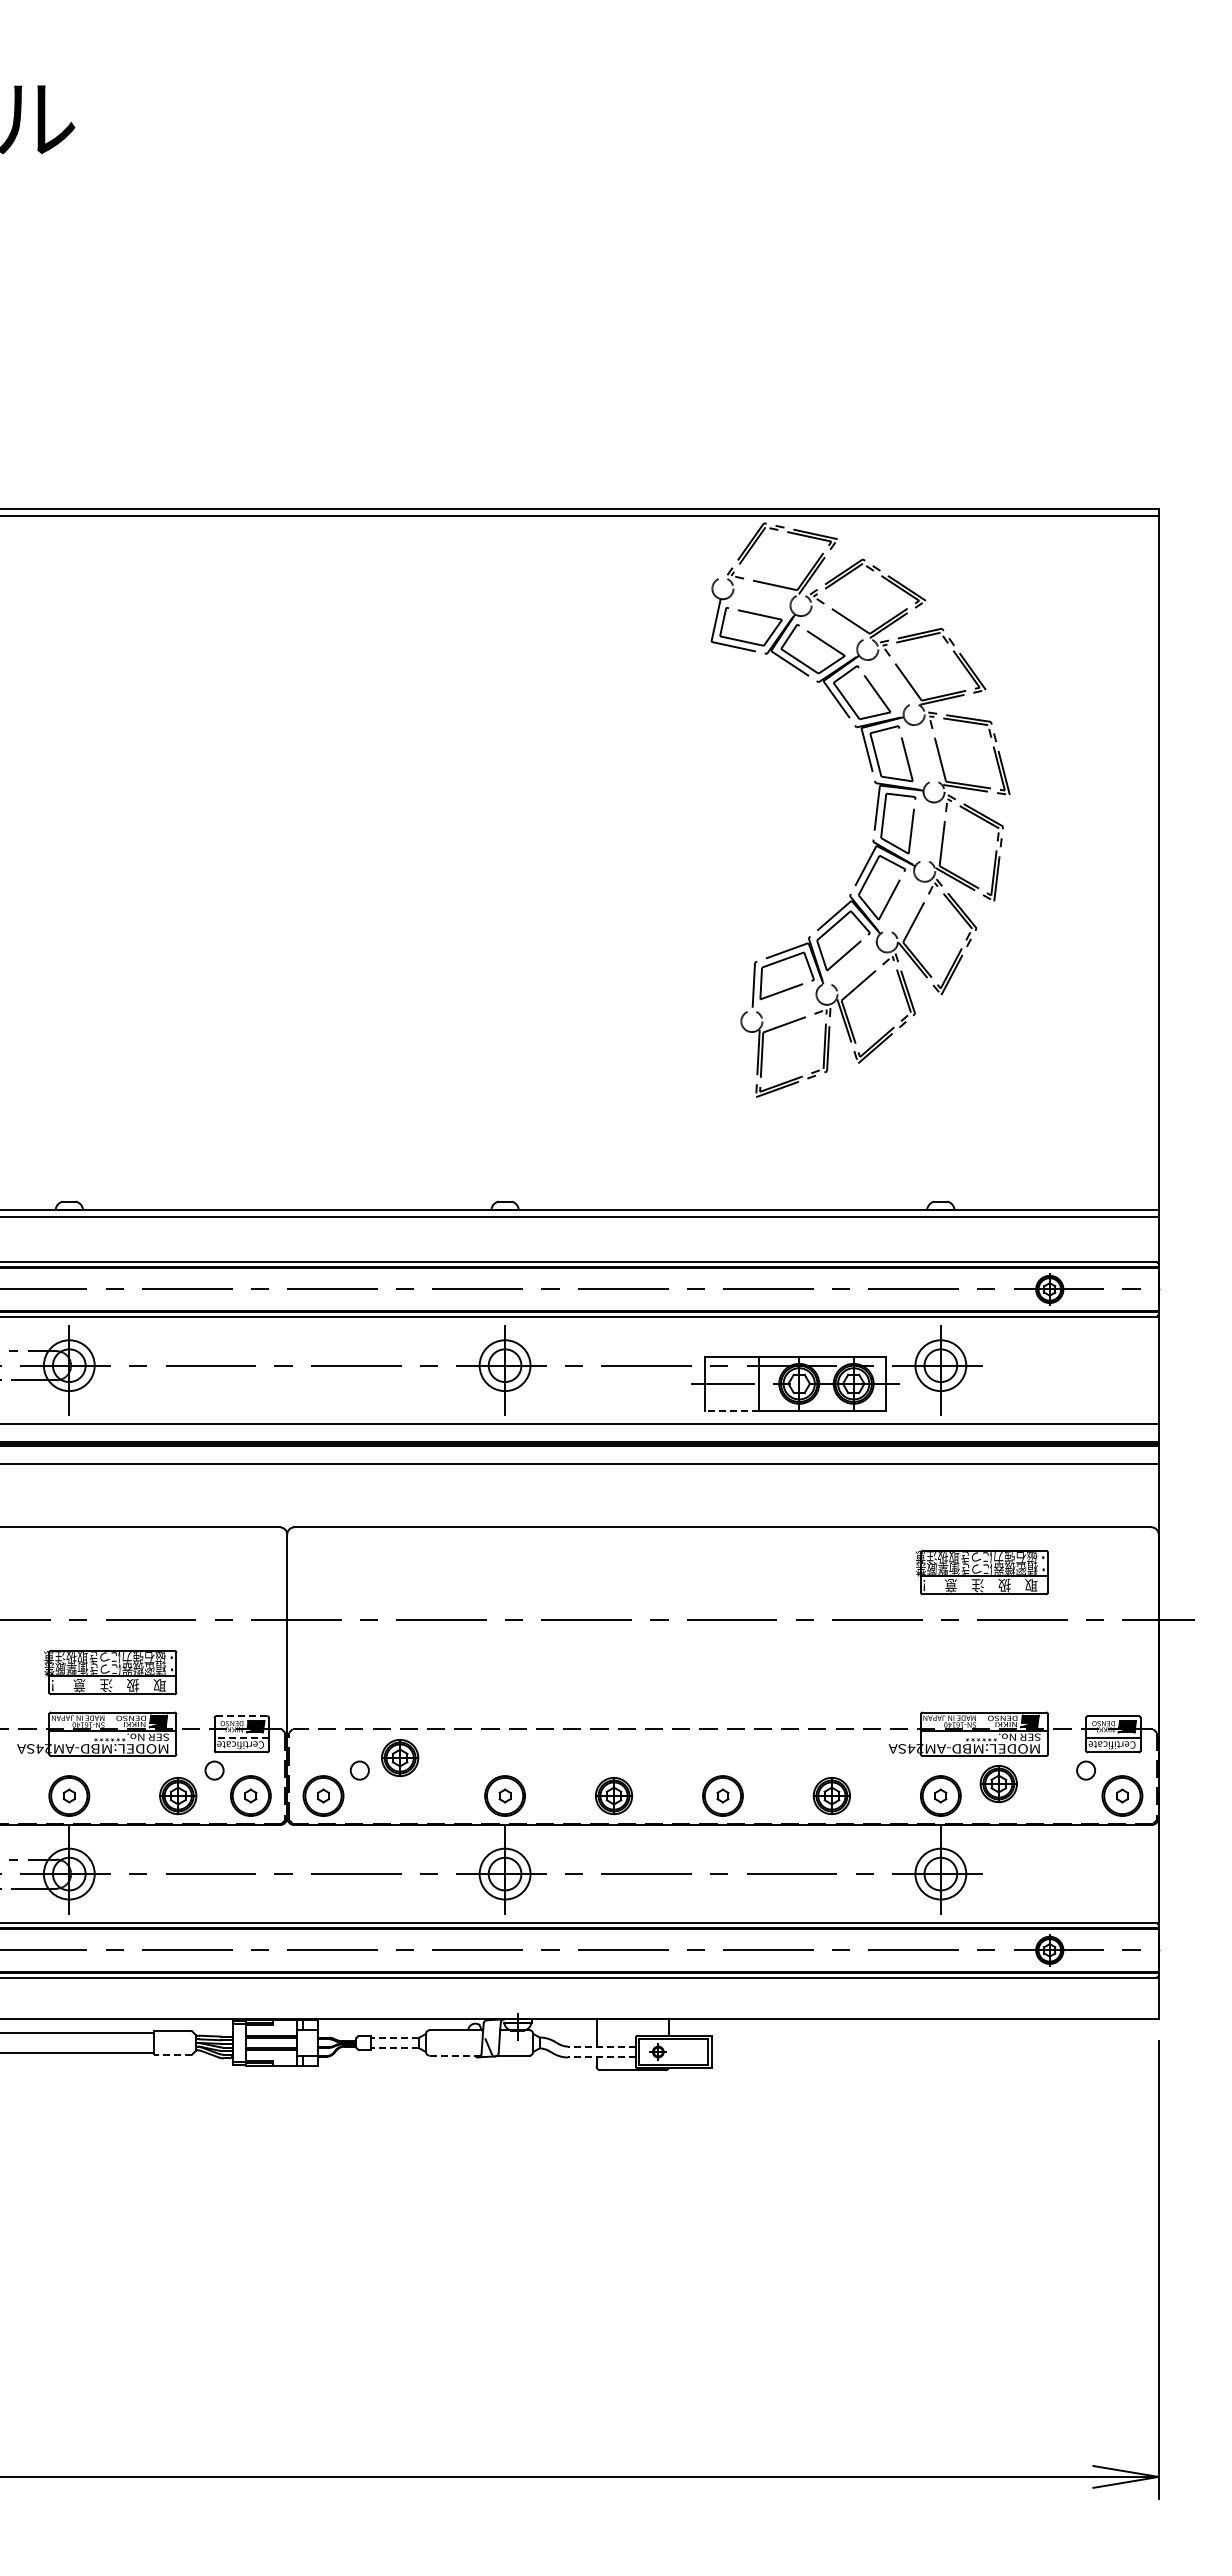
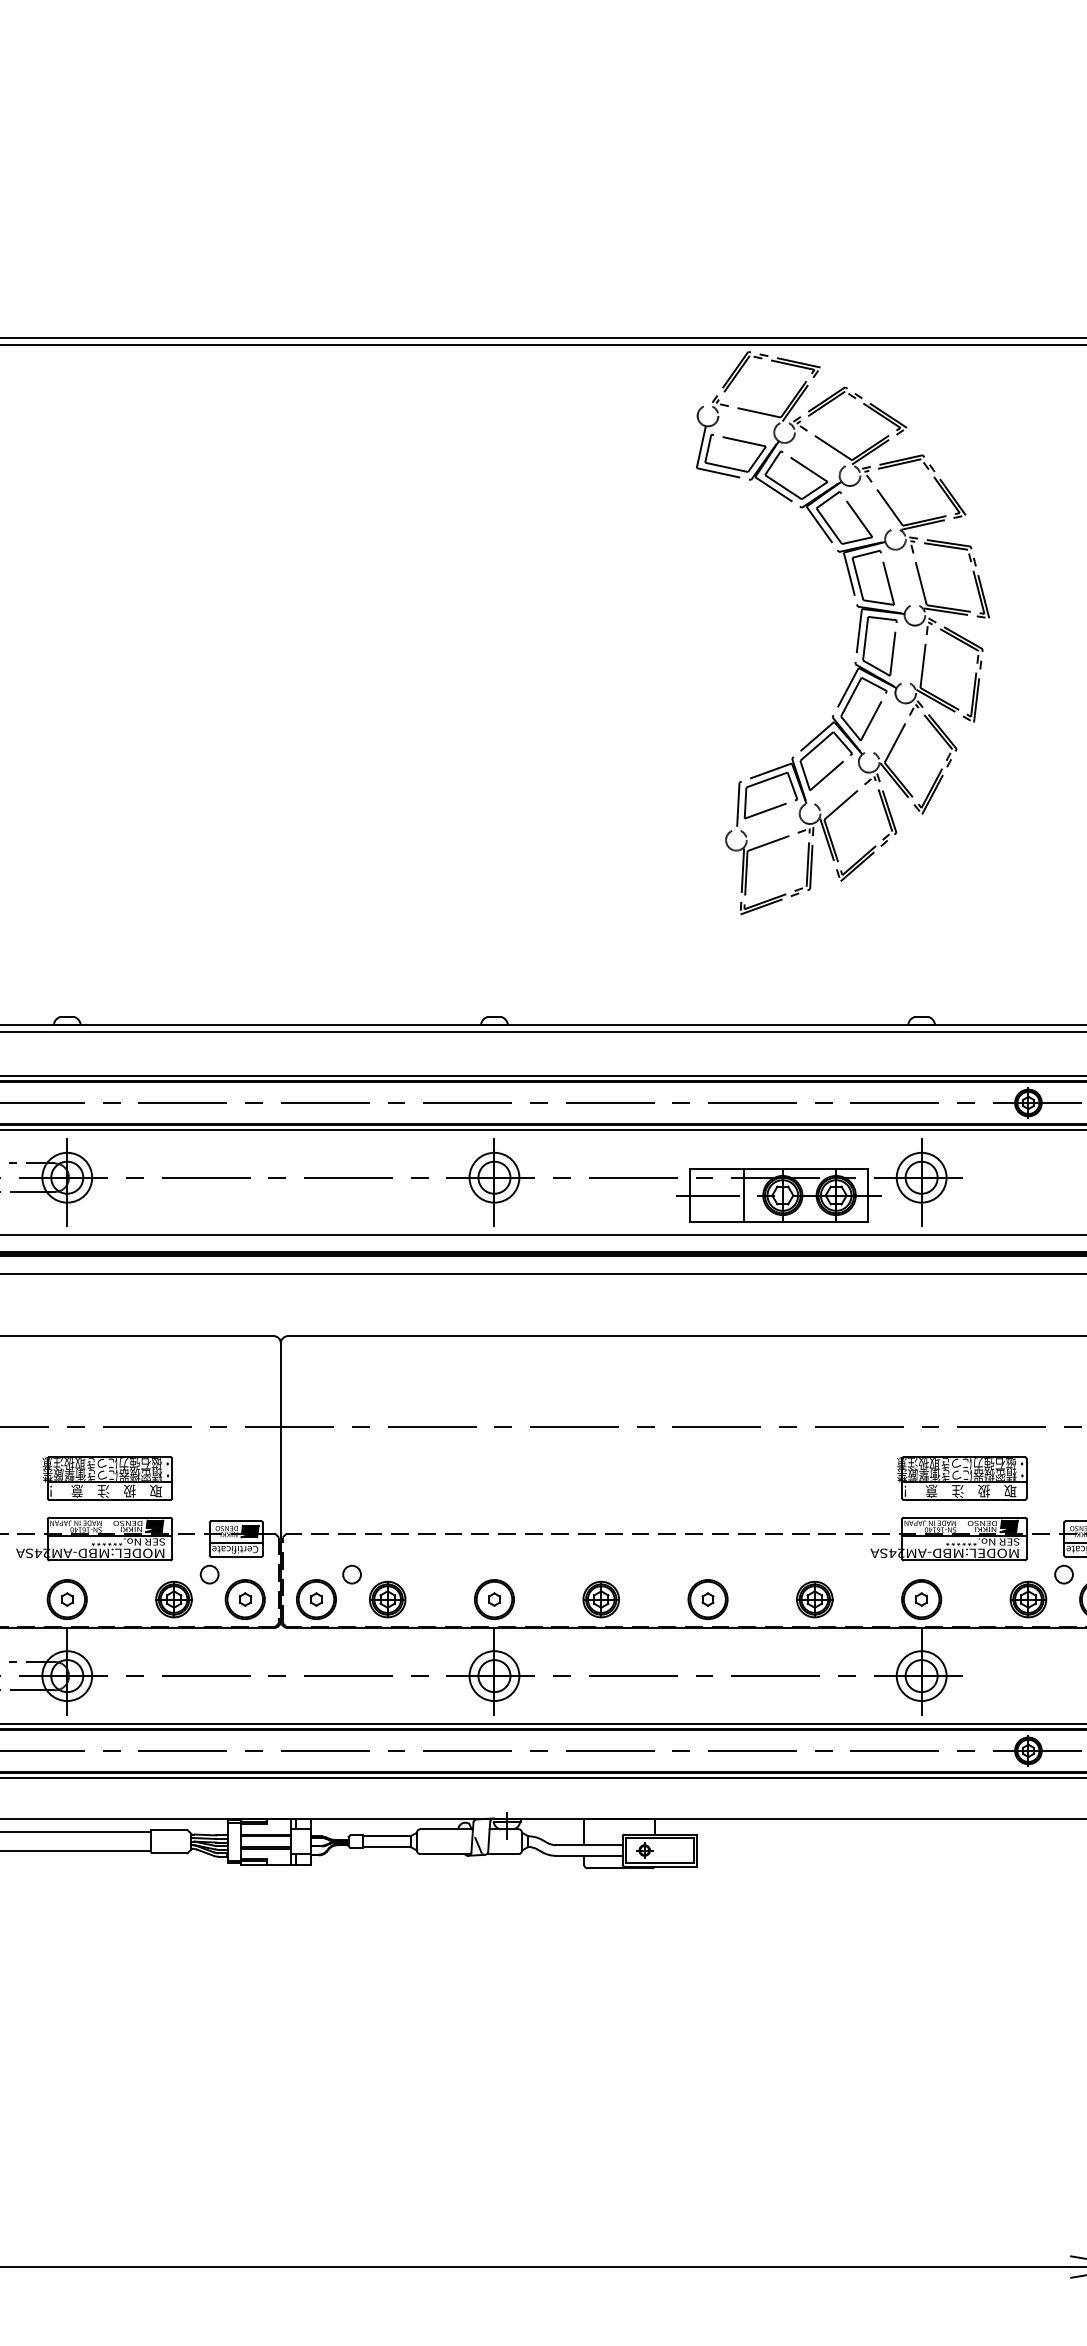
line: (731, 1411) -> (716, 1222), dashed -> solid
part: (981, 1572) -> (961, 1478), moved
line: (241, 1716) -> (236, 1521), dashed -> solid
line: (241, 1737) -> (236, 1542), dashed -> solid
part: (400, 1758) -> (388, 1600), moved
part: (998, 1784) -> (1028, 1600), moved
line: (394, 2037) -> (386, 1836), dashed -> solid
line: (601, 2046) -> (588, 1845), dashed -> solid
line: (394, 2048) -> (386, 1847), dashed -> solid
line: (173, 2054) -> (169, 1852), dashed -> solid
line: (455, 2055) -> (445, 1853), dashed -> solid
line: (601, 2057) -> (588, 1855), dashed -> solid

